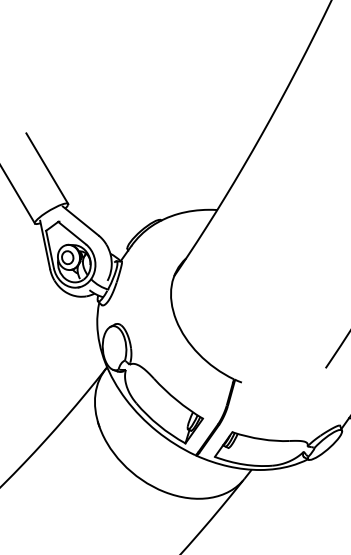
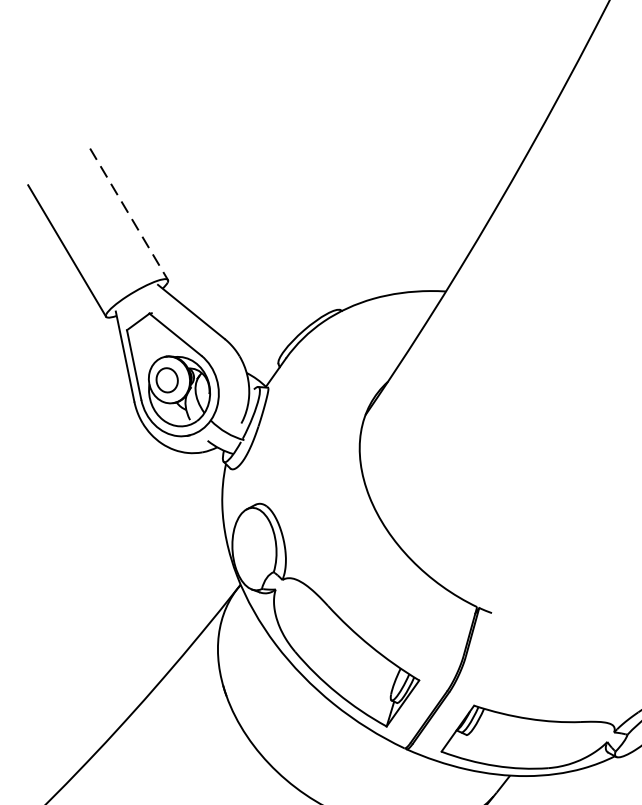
line: (47, 168) -> (129, 214), solid -> dashed

